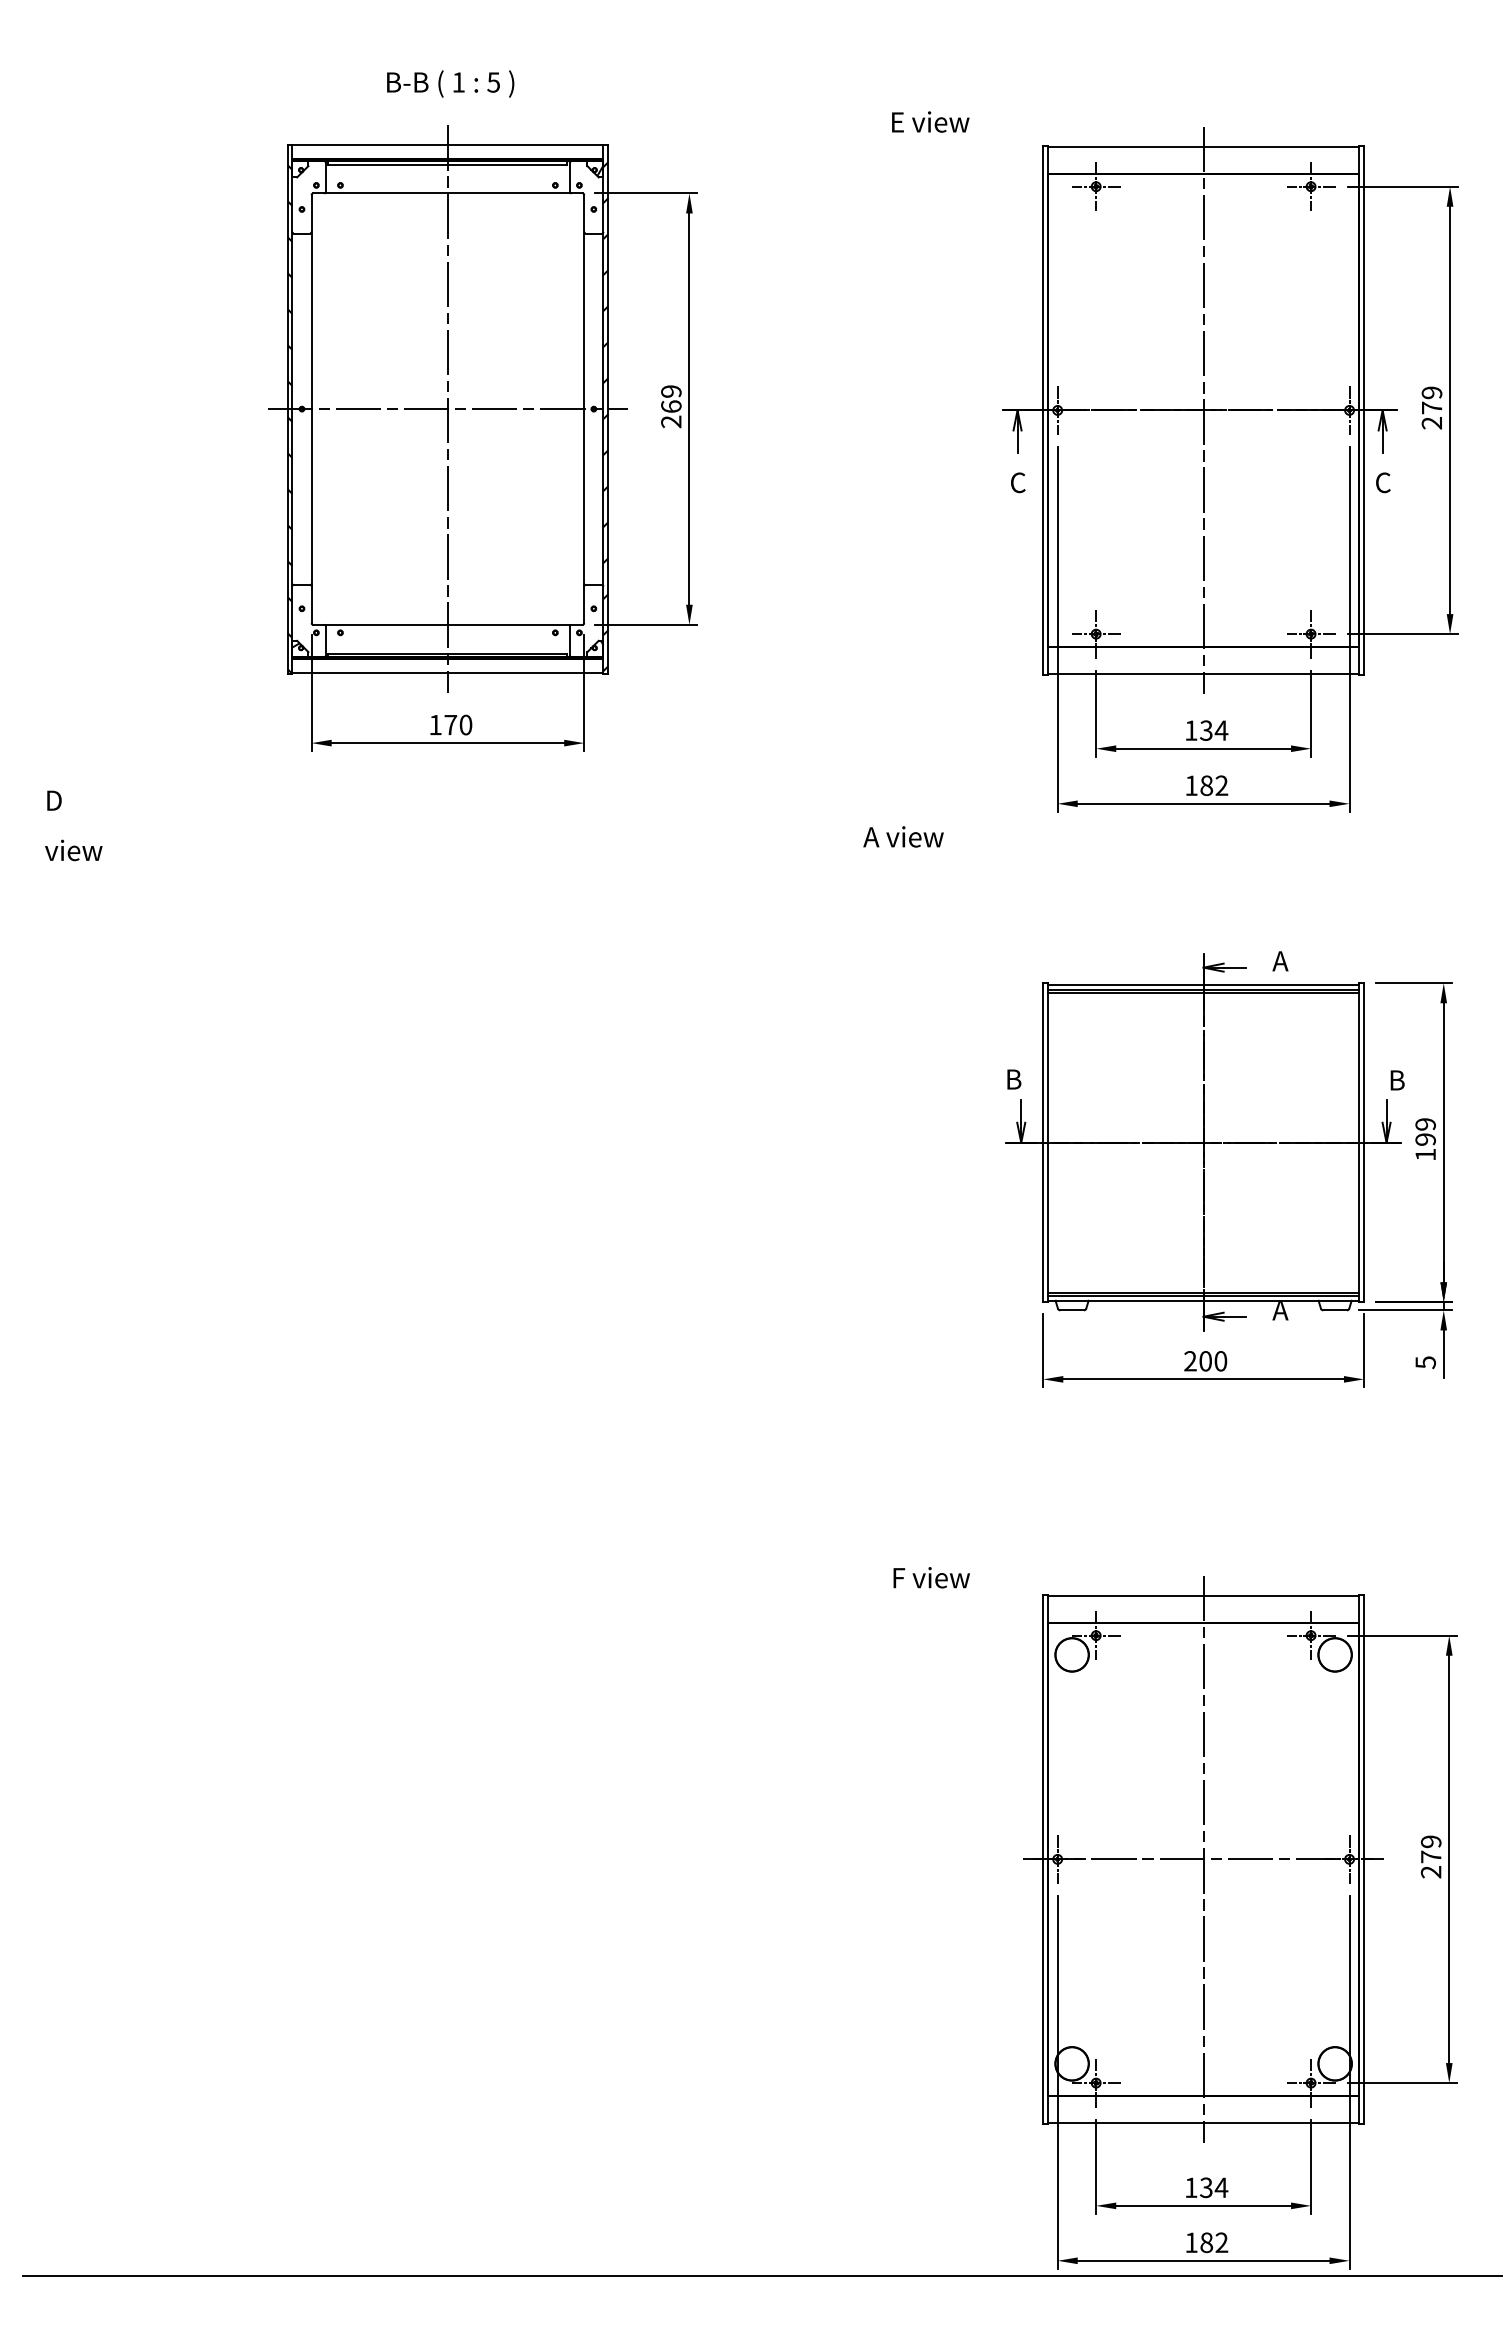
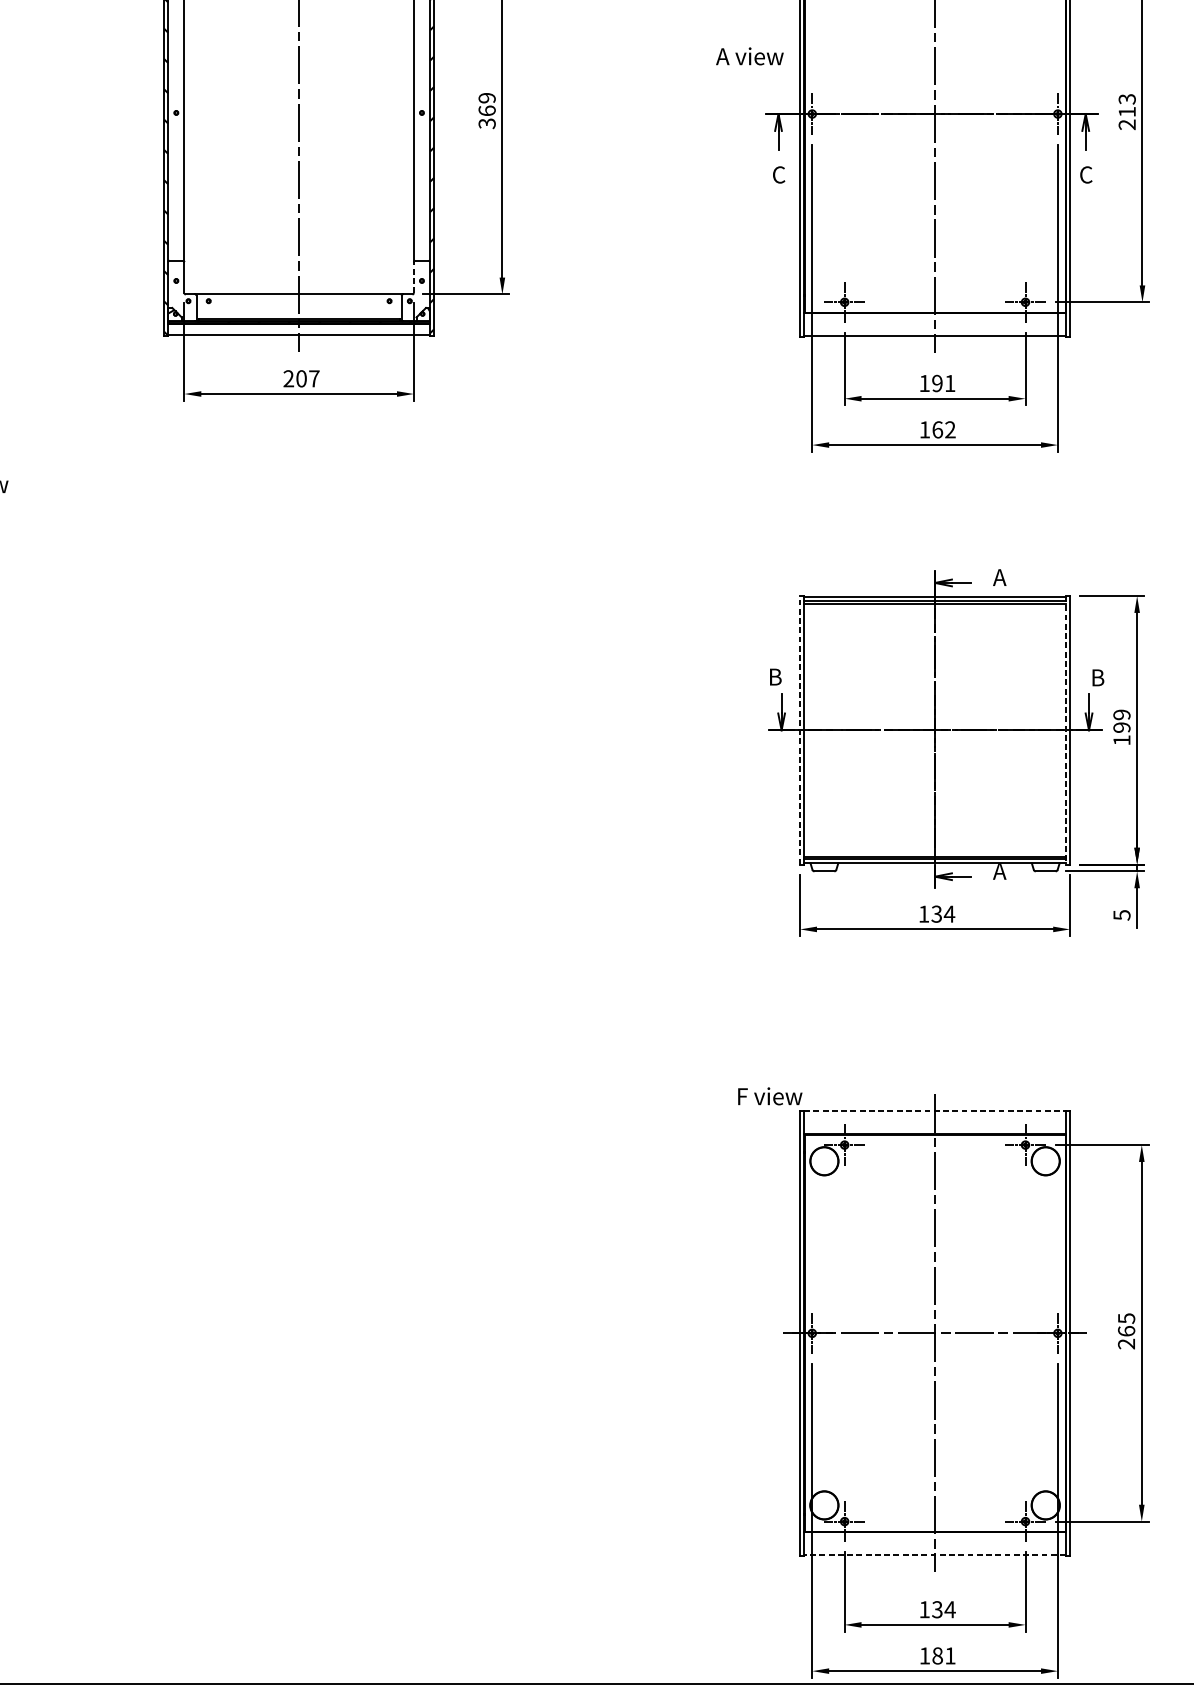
text: (1432, 400) -> (1127, 105), 279 -> 213
line: (447, 409) -> (298, 113), removed
text: (671, 421) -> (487, 123), 269 -> 369
line: (584, 604) -> (414, 277), solid -> dashed
text: (450, 724) -> (301, 378), 170 -> 207
text: (1214, 730) -> (944, 383), 134 -> 191
text: (1206, 785) -> (937, 429), 182 -> 162
text: (903, 836) -> (749, 56), moved
line: (1043, 1142) -> (800, 730), solid -> dashed
line: (1359, 1142) -> (1066, 730), solid -> dashed
text: (1205, 1361) -> (936, 914), 200 -> 134
text: (931, 1577) -> (770, 1096), moved
line: (1203, 1595) -> (934, 1111), solid -> dashed
text: (1430, 1849) -> (1126, 1325), 279 -> 265
line: (1203, 2123) -> (934, 1555), solid -> dashed
text: (1221, 2242) -> (950, 1655), 182 -> 181

